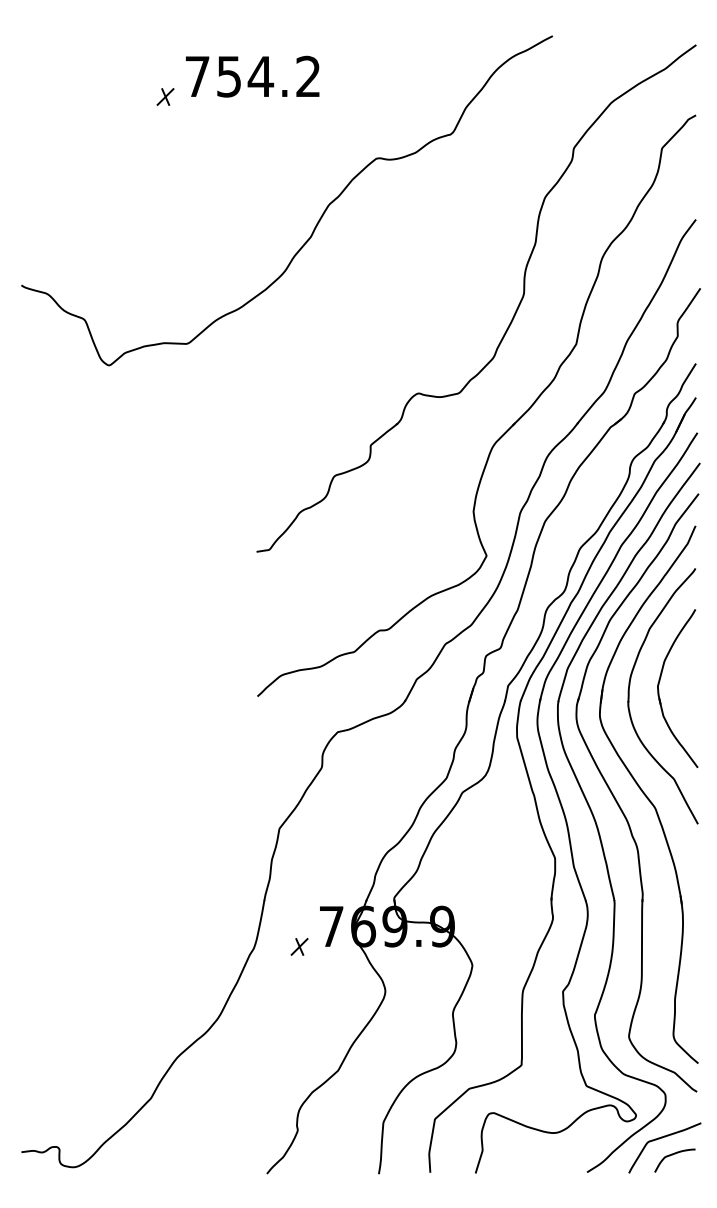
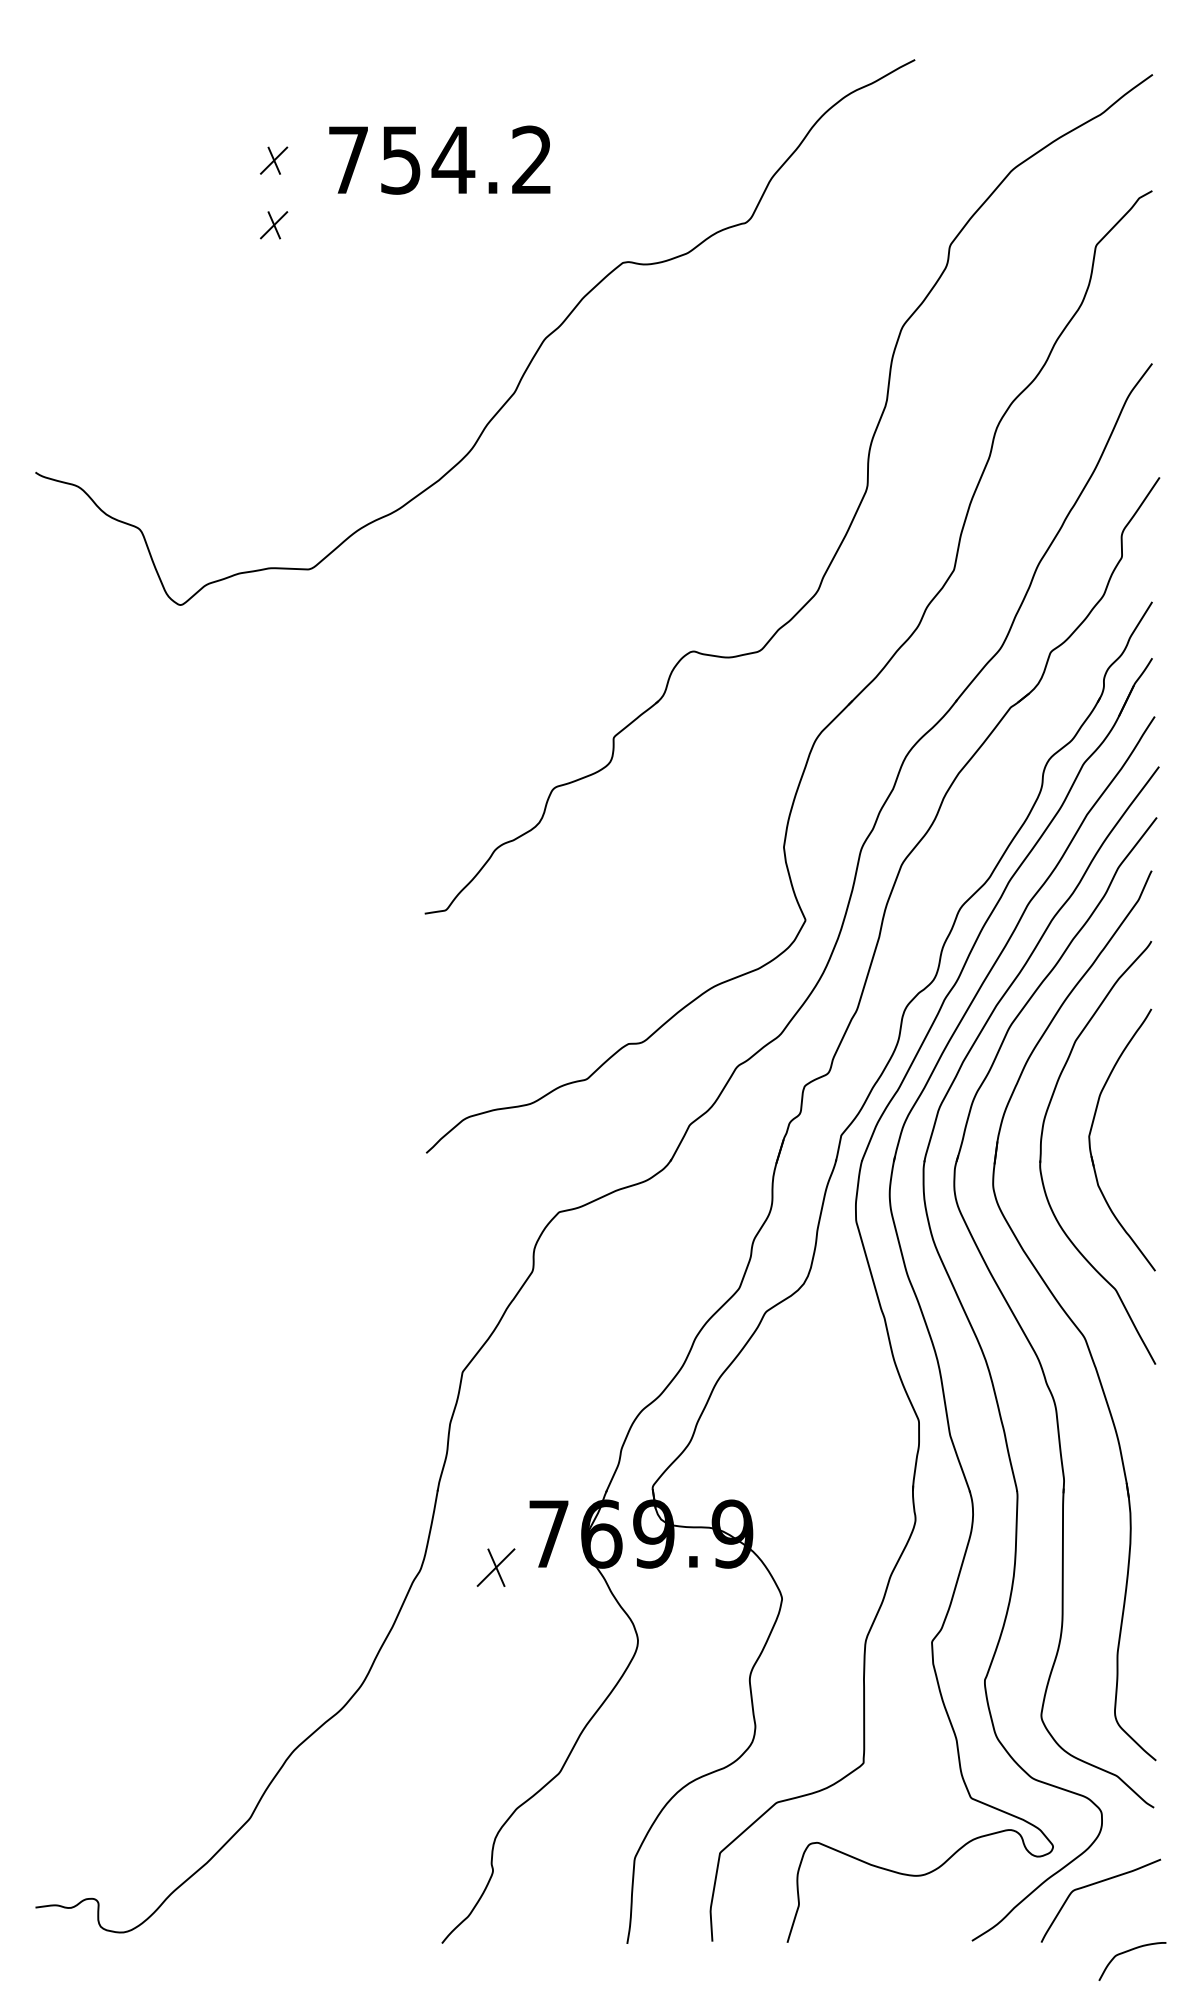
text: (252, 76) -> (439, 159), moved
part: (165, 135) -> (273, 224), added
part: (299, 946) -> (495, 1567), size x1.4
curve: (672, 1155) -> (1128, 1952), moved

